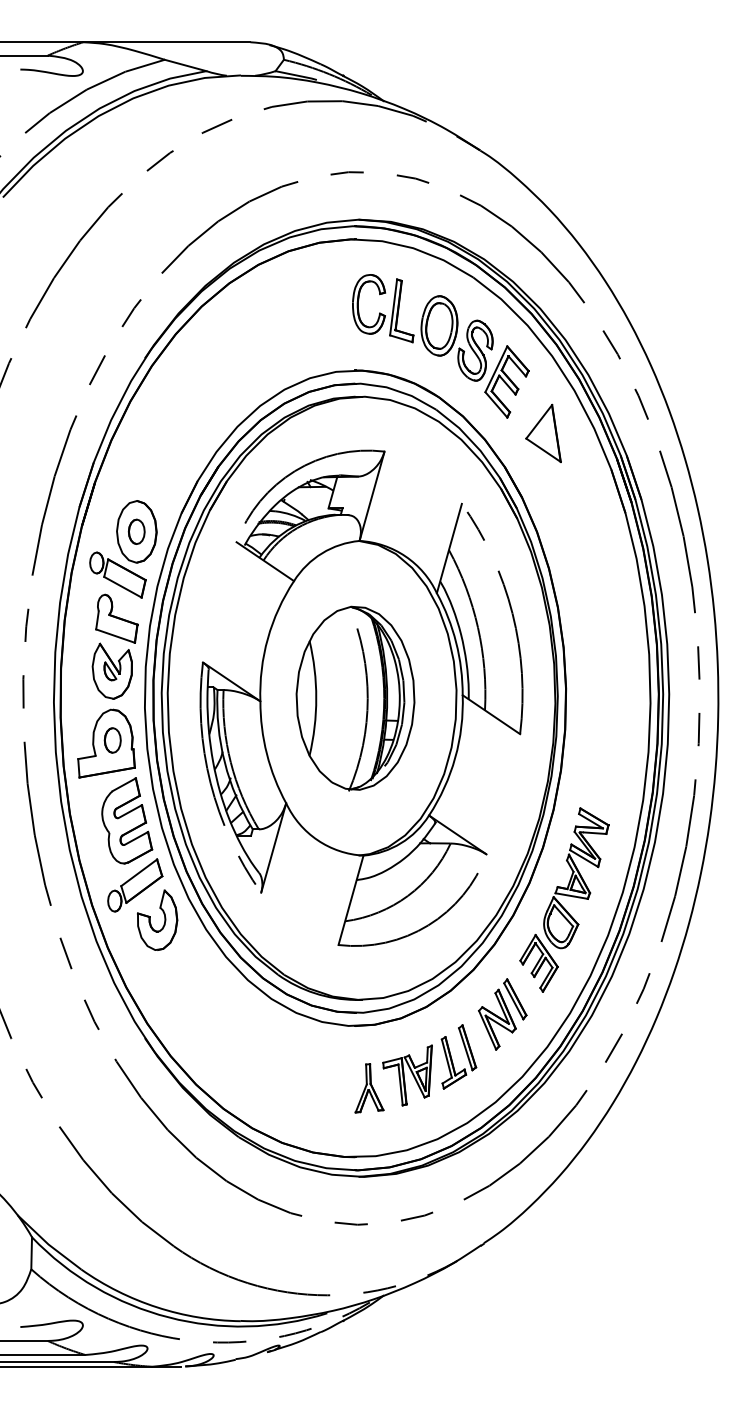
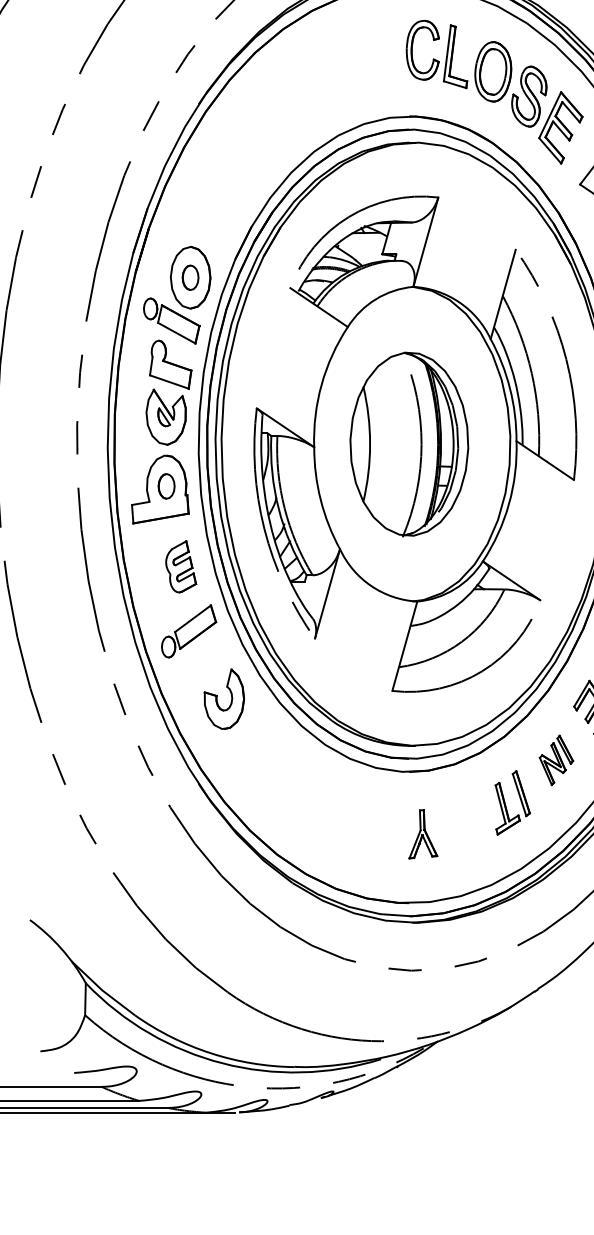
part: (127, 820) -> (181, 566), size x0.6
part: (150, 919) -> (217, 698), moved
part: (502, 1014) -> (556, 760), size x0.7
part: (407, 1075) -> (461, 821), removed

